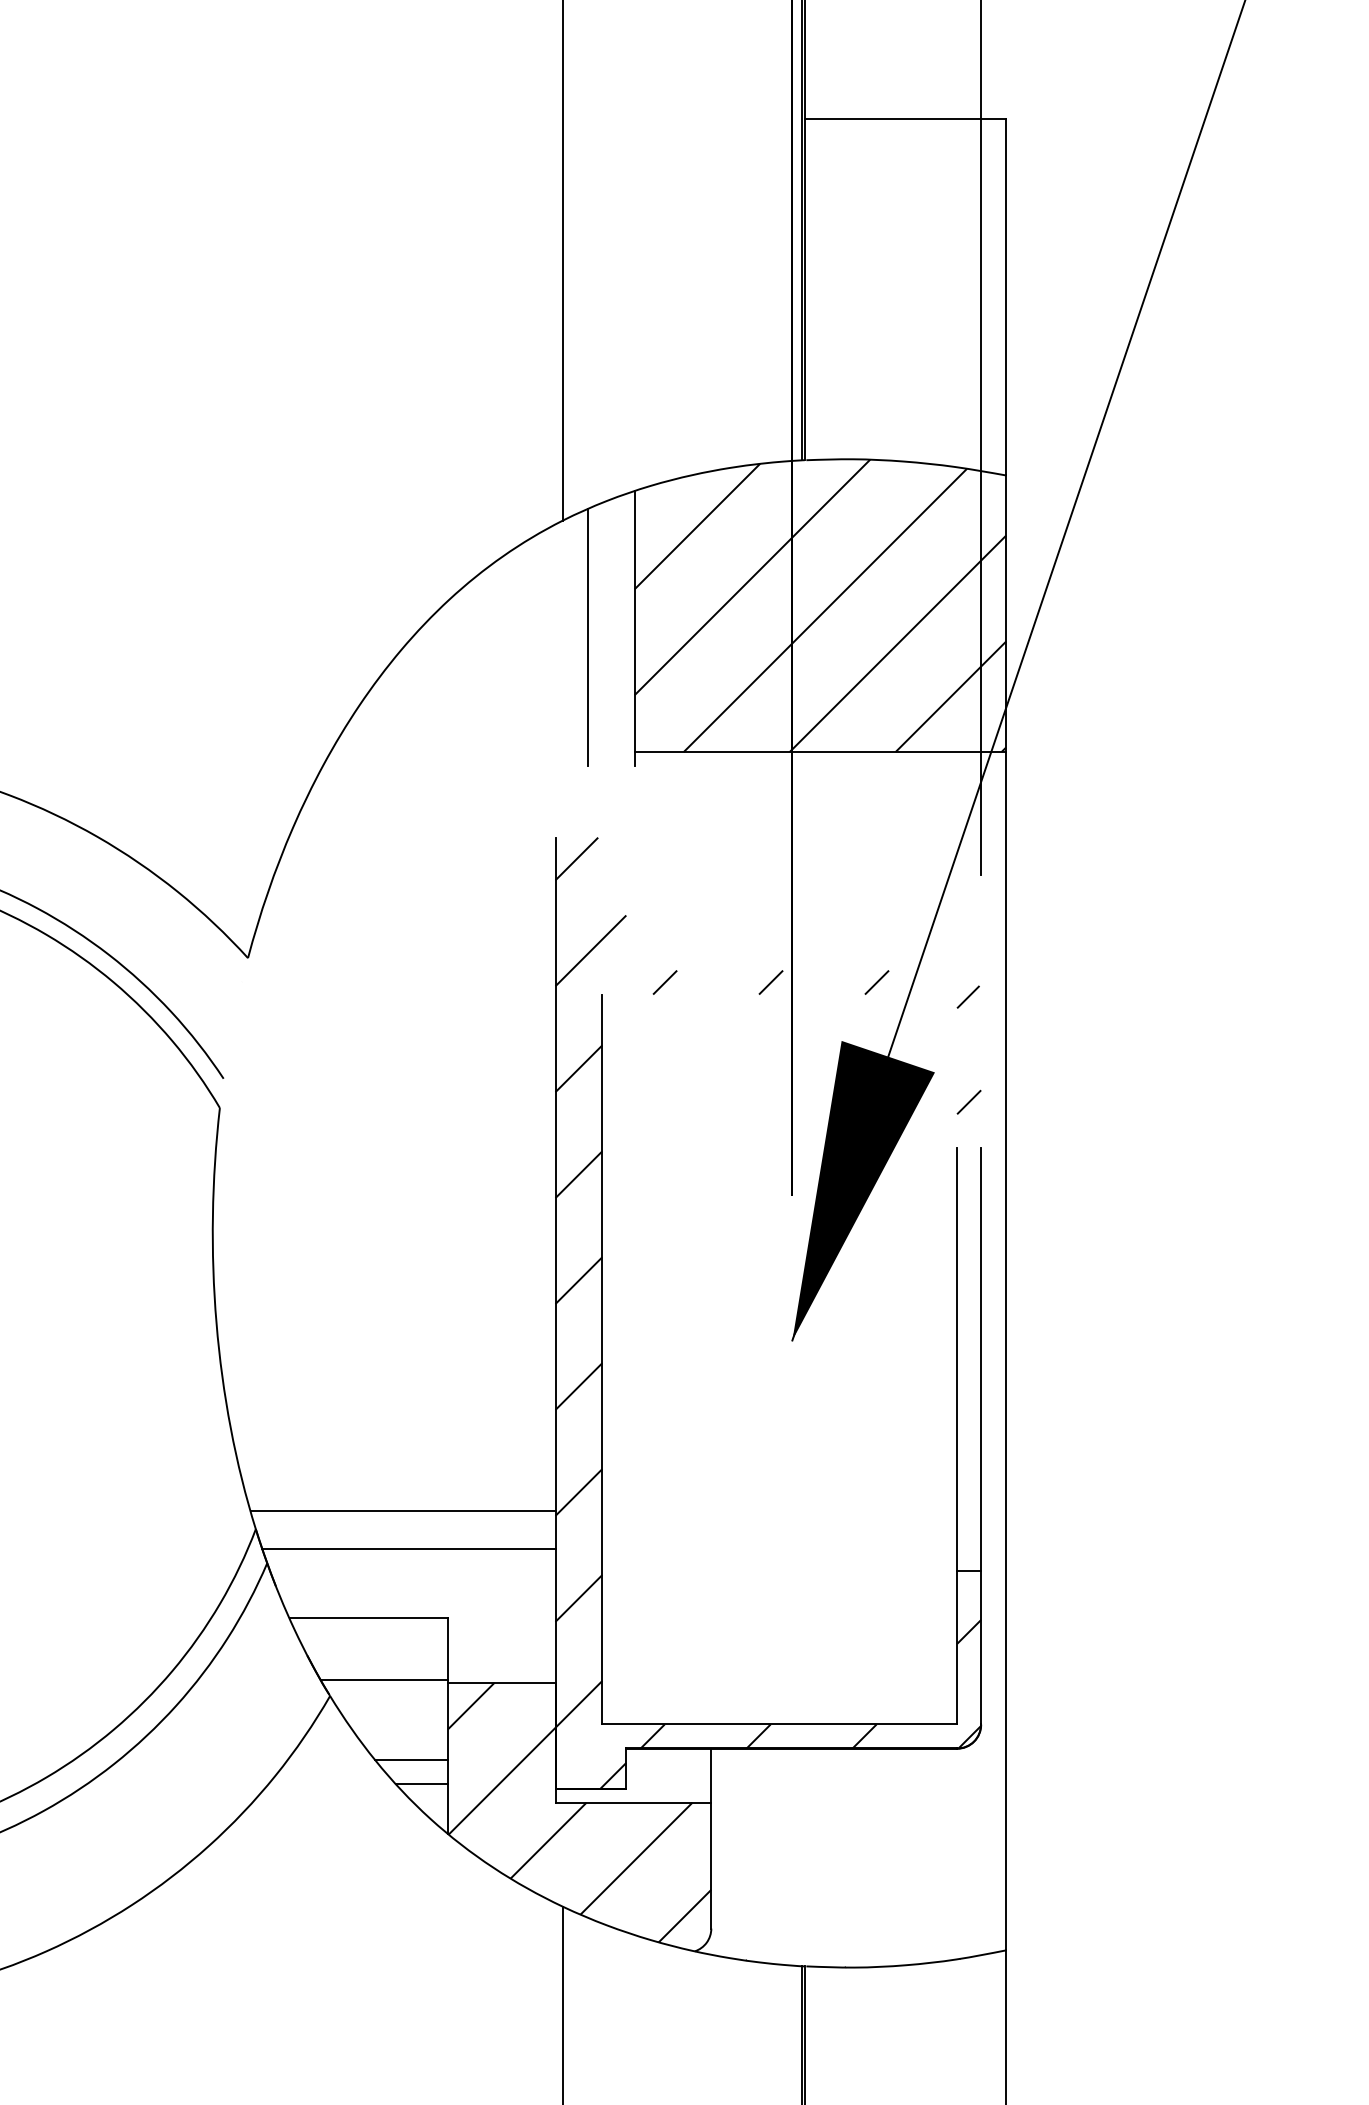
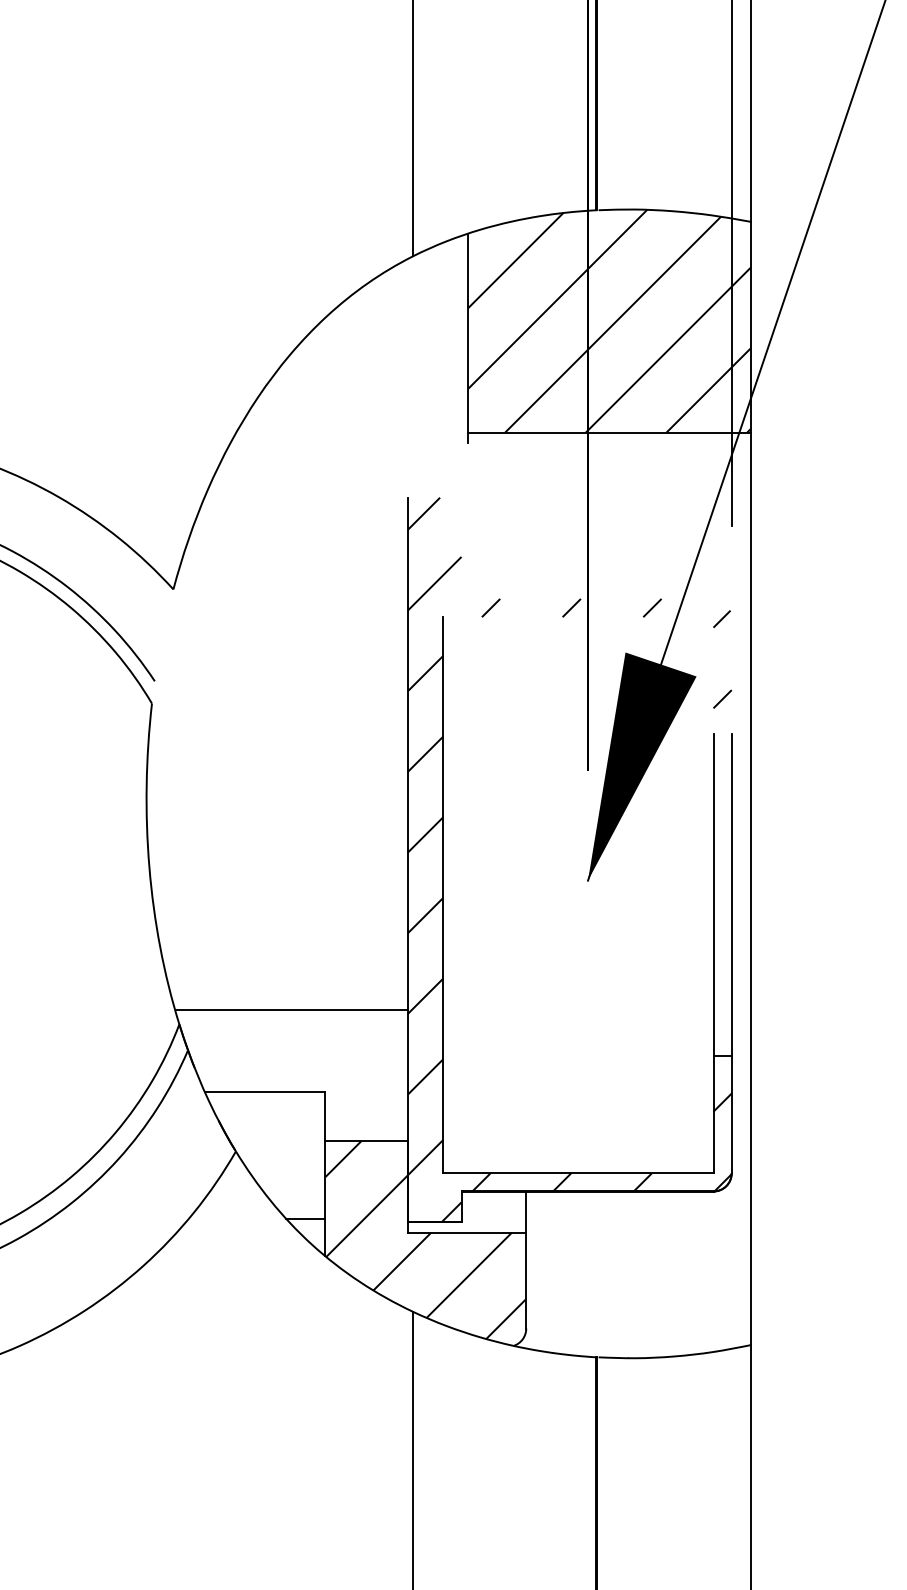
line: (588, 637) -> (432, 345), removed
line: (408, 1548) -> (295, 1039), removed
line: (384, 1680) -> (277, 1139), removed
line: (411, 1759) -> (297, 1199), removed

